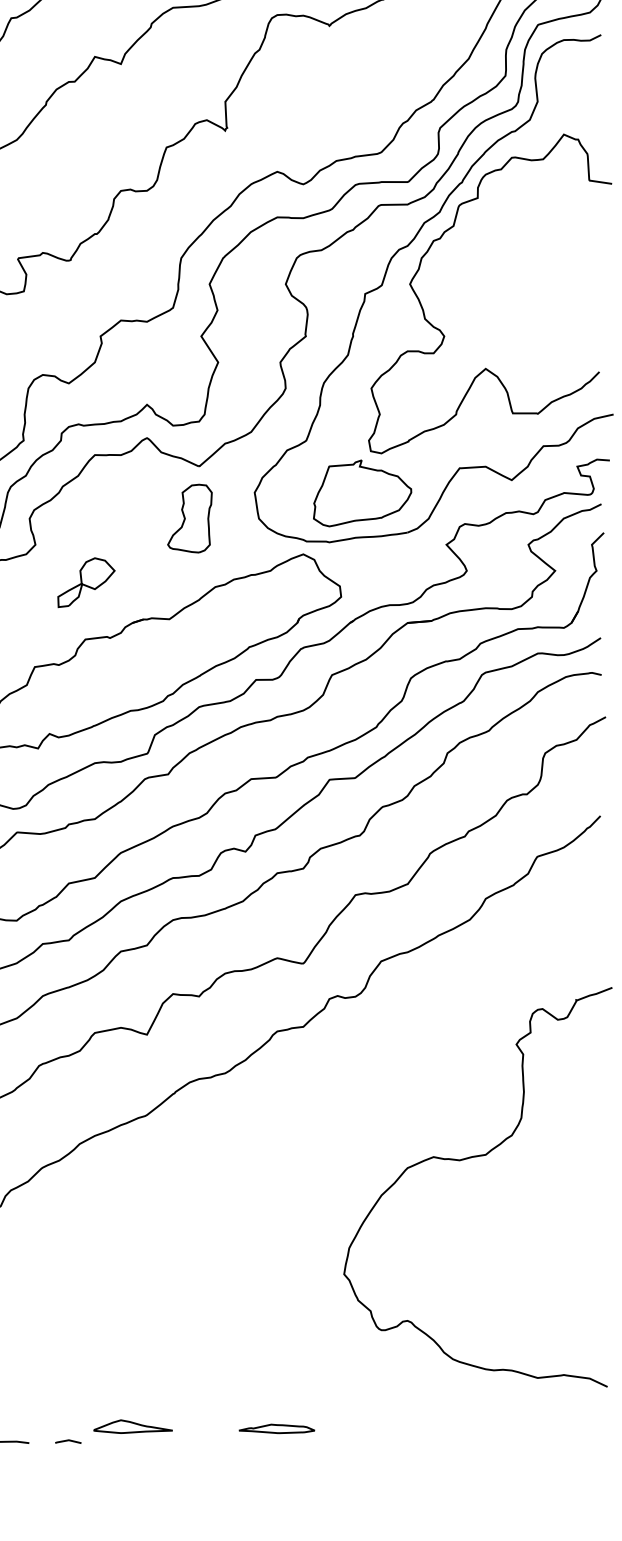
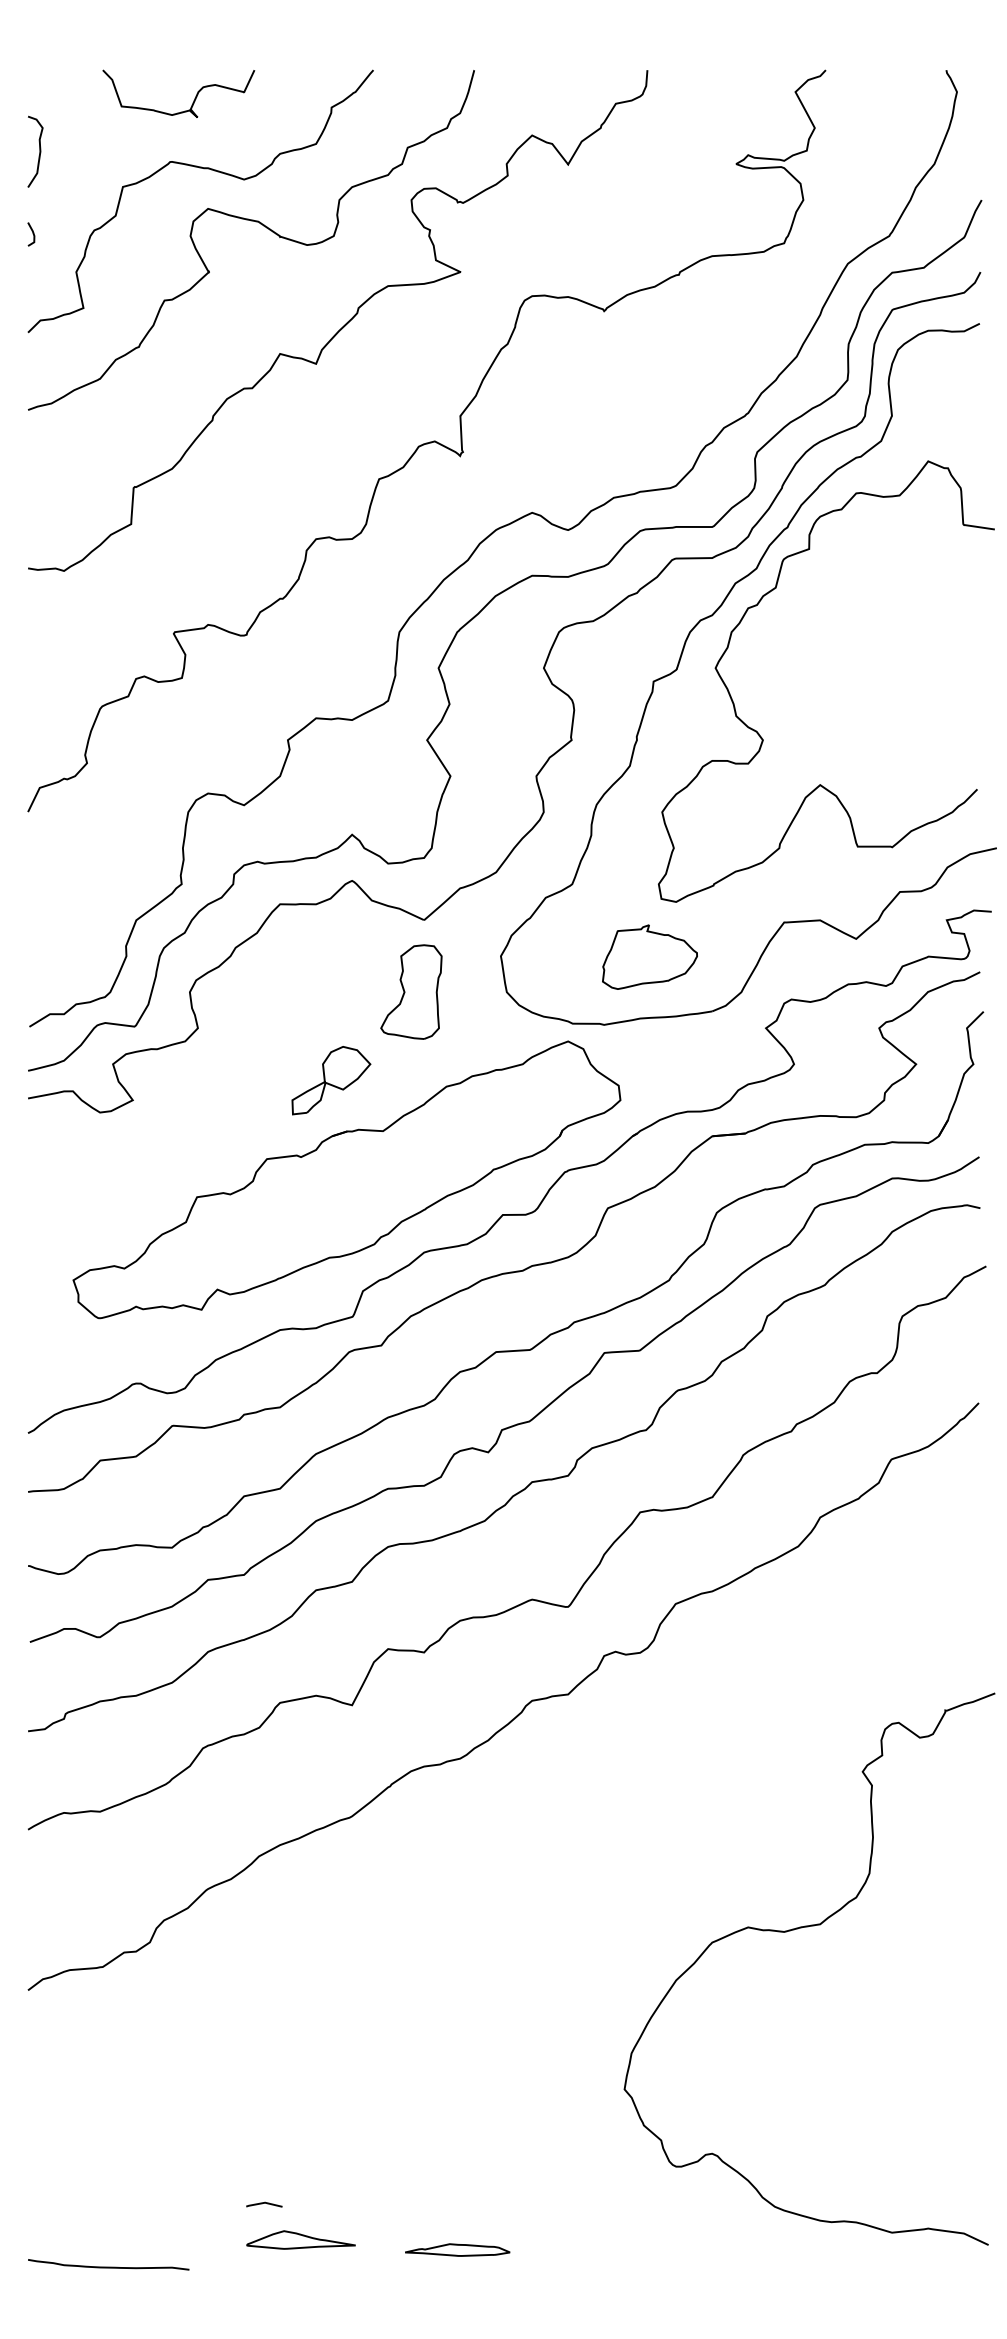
part: (362, 492) -> (649, 956), size x0.7
part: (86, 582) -> (331, 1080), moved
curve: (472, 1157) -> (801, 1928), moved
part: (132, 1426) -> (300, 2239), moved
part: (276, 1428) -> (457, 2249), moved
line: (68, 1440) -> (264, 2203), moved

